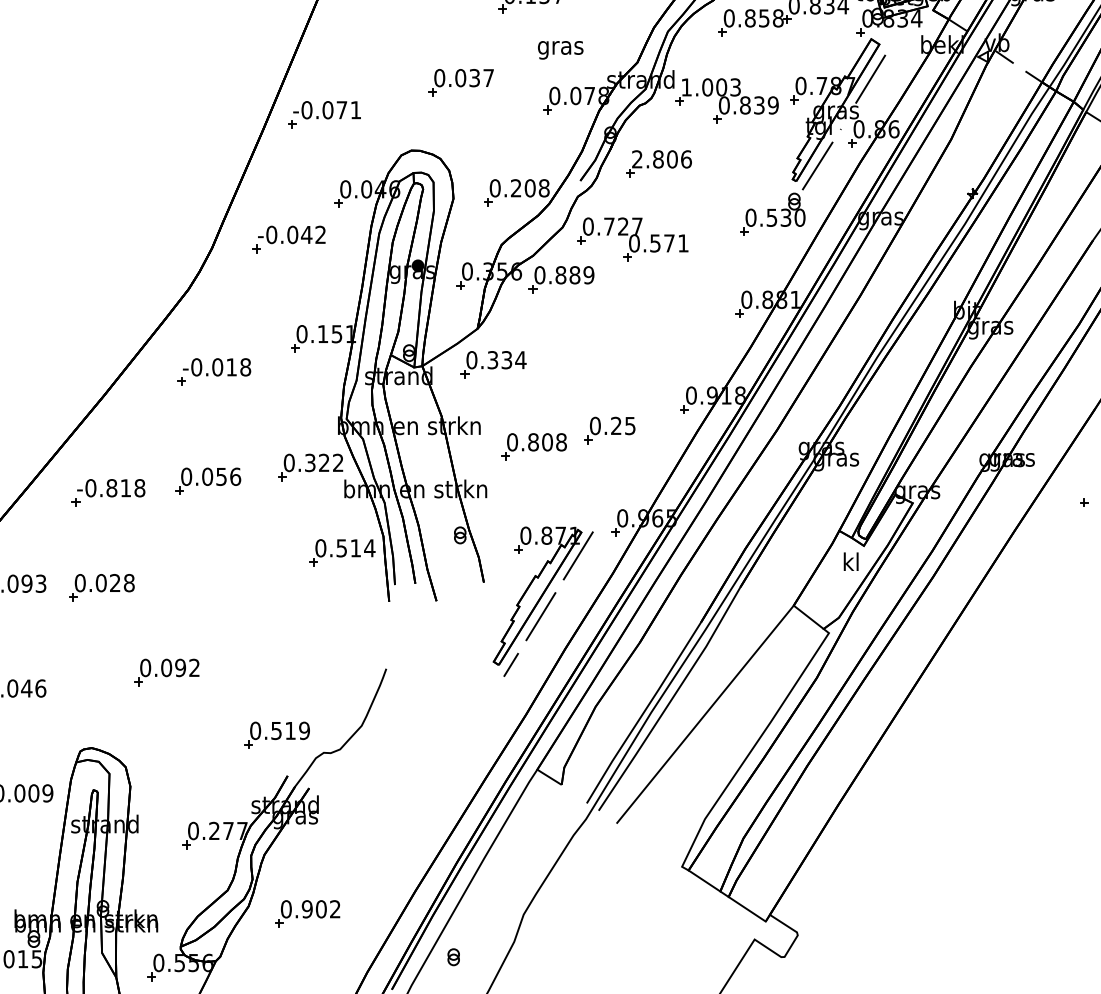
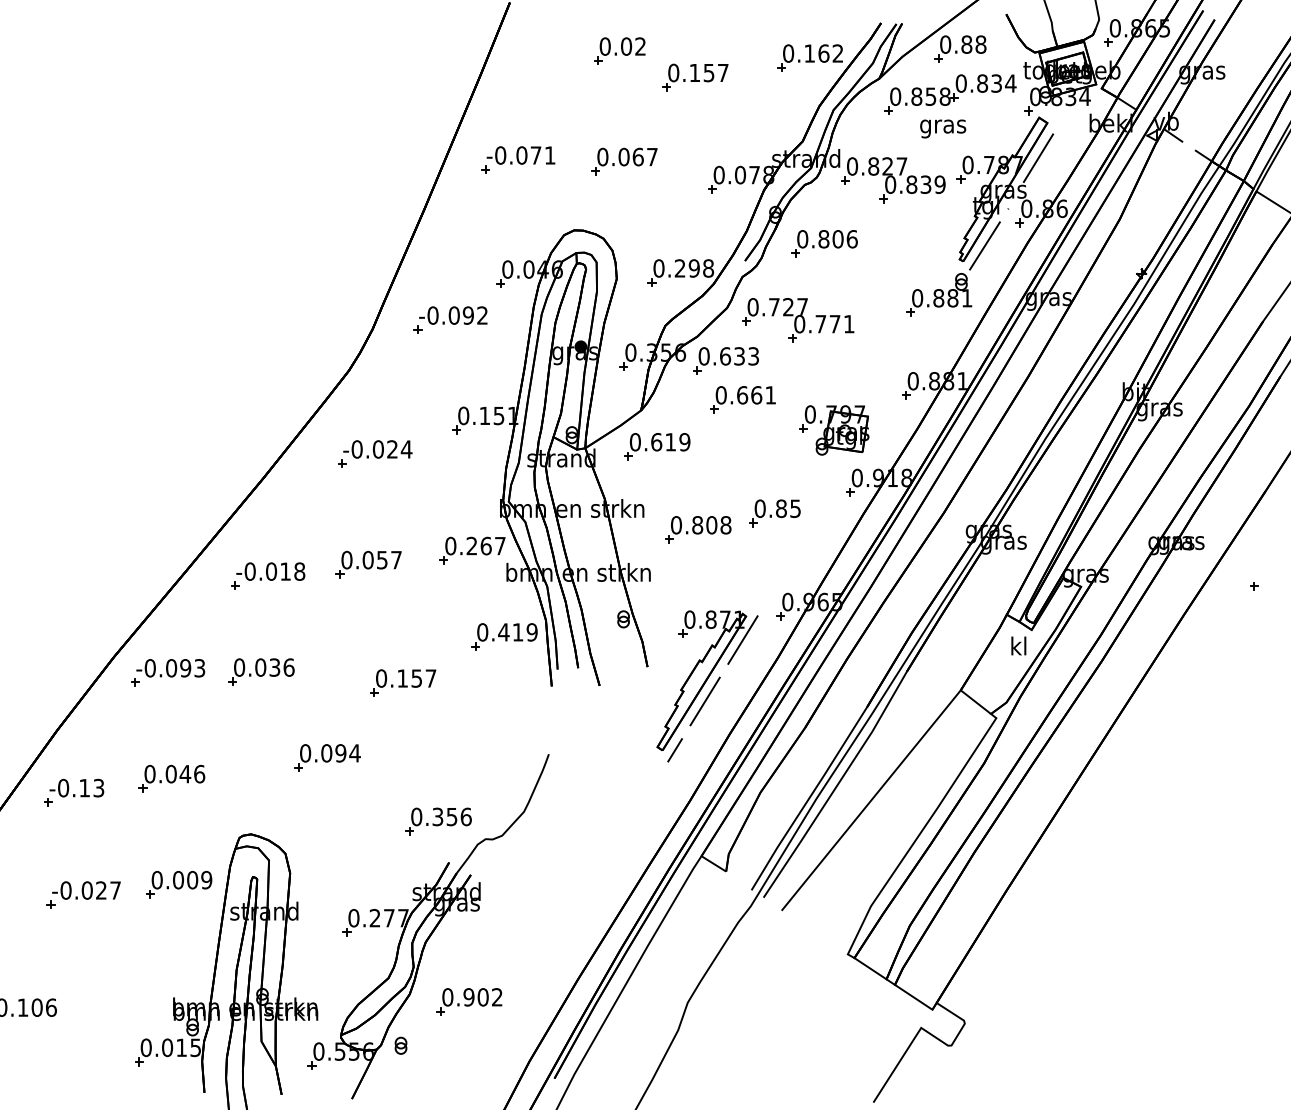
text: (561, 49) -> (943, 128), moved
text: (473, 77) -> (637, 156), 0.037 -> 0.067
text: (711, 87) -> (877, 166), 1.003 -> 0.827
part: (324, 114) -> (518, 159), moved
text: (637, 159) -> (802, 239), 2.806 -> 0.806
text: (529, 188) -> (693, 268), 0.208 -> 0.298
text: (785, 218) -> (952, 298), 0.530 -> 0.881
text: (306, 234) -> (468, 315), -0.042 -> -0.092
text: (655, 243) -> (820, 324), 0.571 -> 0.771
text: (574, 275) -> (739, 356), 0.889 -> 0.633
part: (577, 317) -> (742, 399), added
part: (668, 348) -> (834, 430), added
text: (506, 360) -> (670, 442), 0.334 -> 0.619
text: (238, 367) -> (399, 449), -0.018 -> -0.024
text: (616, 425) -> (781, 508), 0.25 -> 0.85
text: (323, 462) -> (485, 545), 0.322 -> 0.267
text: (235, 476) -> (396, 559), 0.056 -> 0.057
text: (111, 488) -> (271, 571), -0.818 -> -0.018
text: (356, 548) -> (518, 632), 0.514 -> 0.419
text: (121, 583) -> (281, 667), 0.028 -> 0.036
part: (242, 597) -> (403, 682), added
text: (194, 668) -> (354, 753), 0.092 -> 0.094
text: (290, 730) -> (452, 816), 0.519 -> 0.356
part: (453, 956) -> (400, 1045), moved

